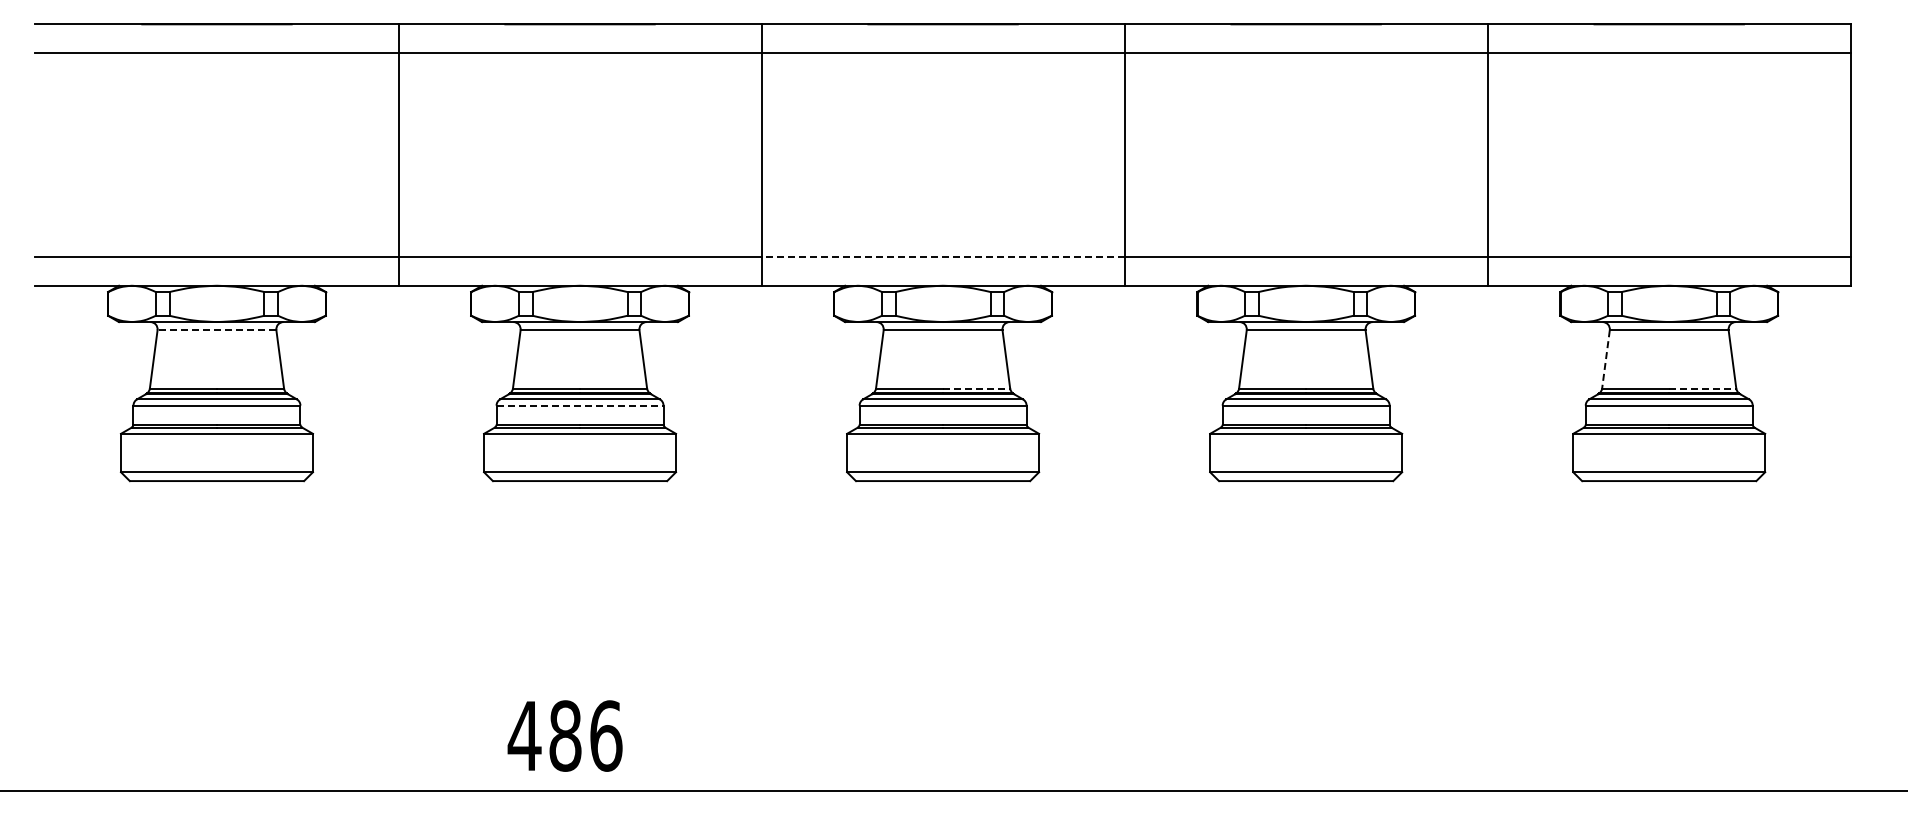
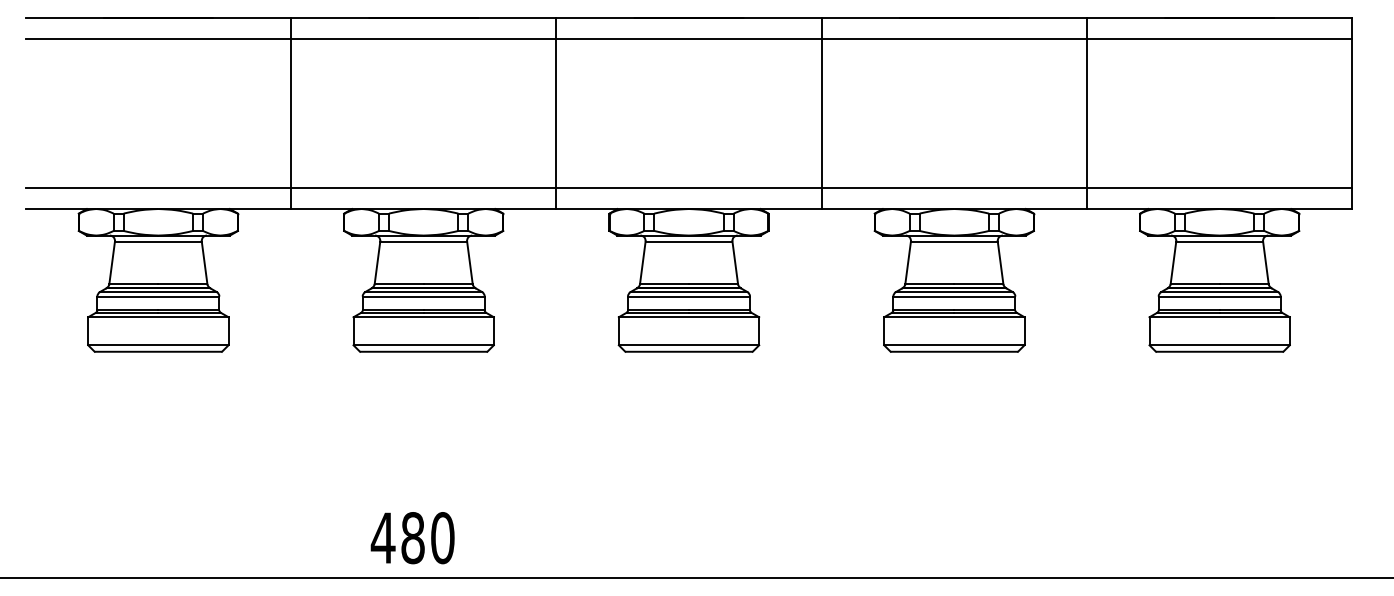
line: (943, 256) -> (689, 187), dashed -> solid
line: (216, 330) -> (158, 241), dashed -> solid
line: (1605, 359) -> (1173, 262), dashed -> solid
line: (976, 388) -> (713, 284), dashed -> solid
line: (1702, 388) -> (1244, 284), dashed -> solid
line: (580, 405) -> (424, 296), dashed -> solid
text: (606, 735) -> (443, 537), 486 -> 480

